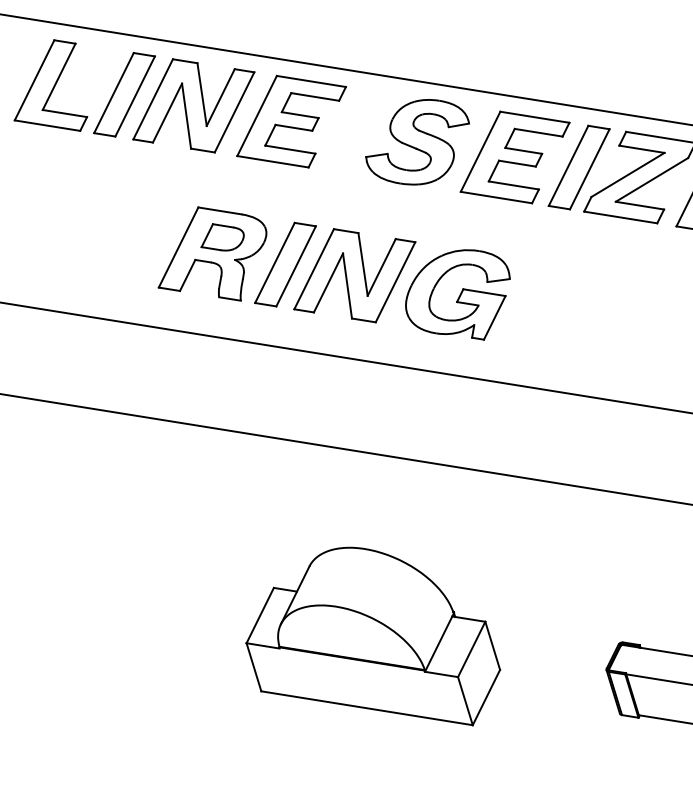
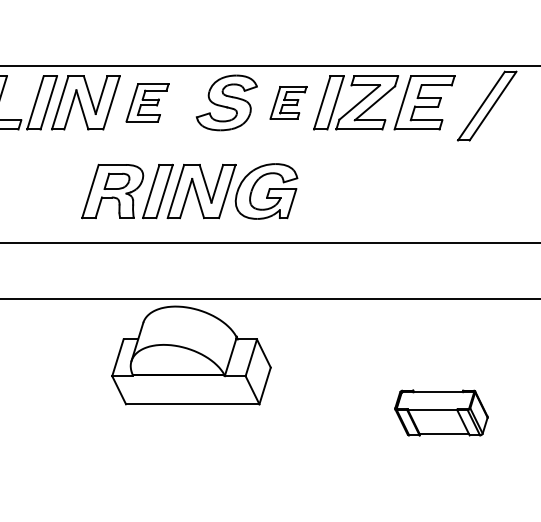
part: (291, 120) -> (147, 102), size x0.7
part: (515, 156) -> (288, 102), size x0.6
part: (377, 630) -> (191, 355), moved

